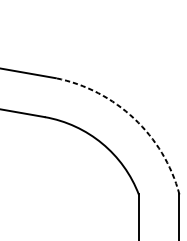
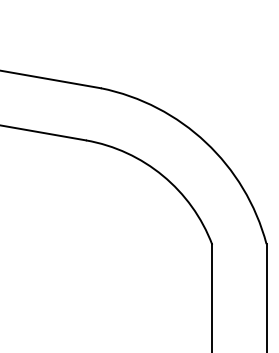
arc: (133, 118) -> (205, 142), dashed -> solid

